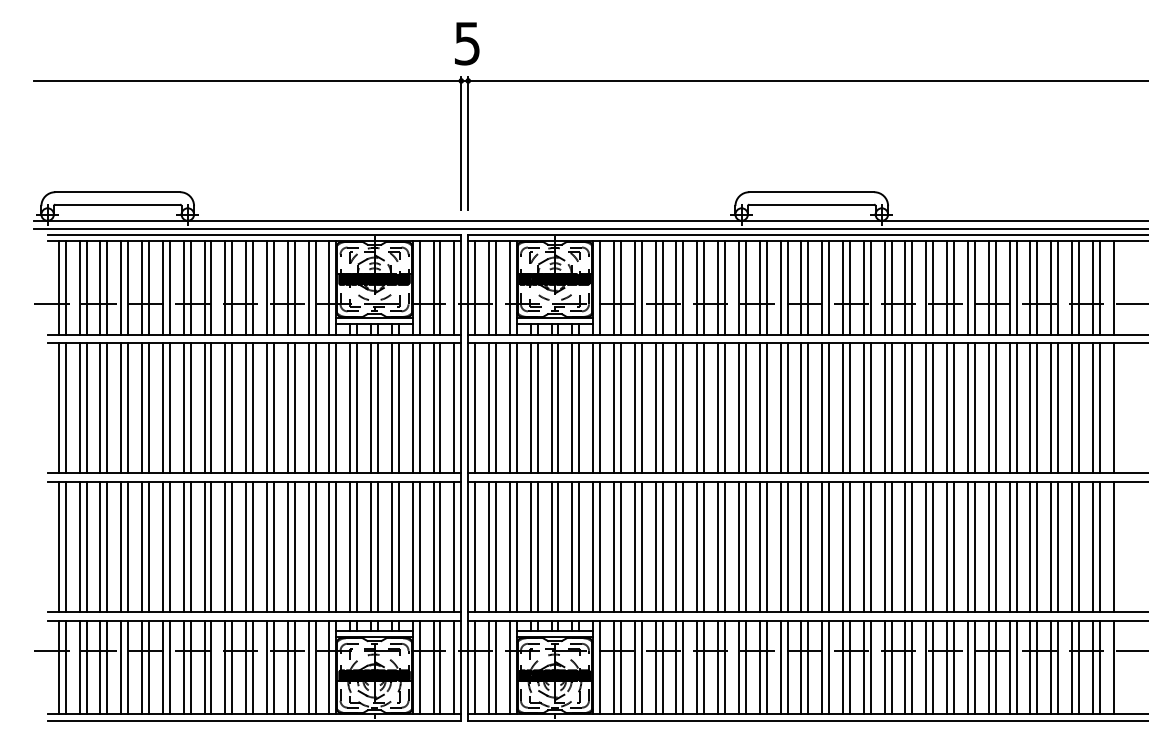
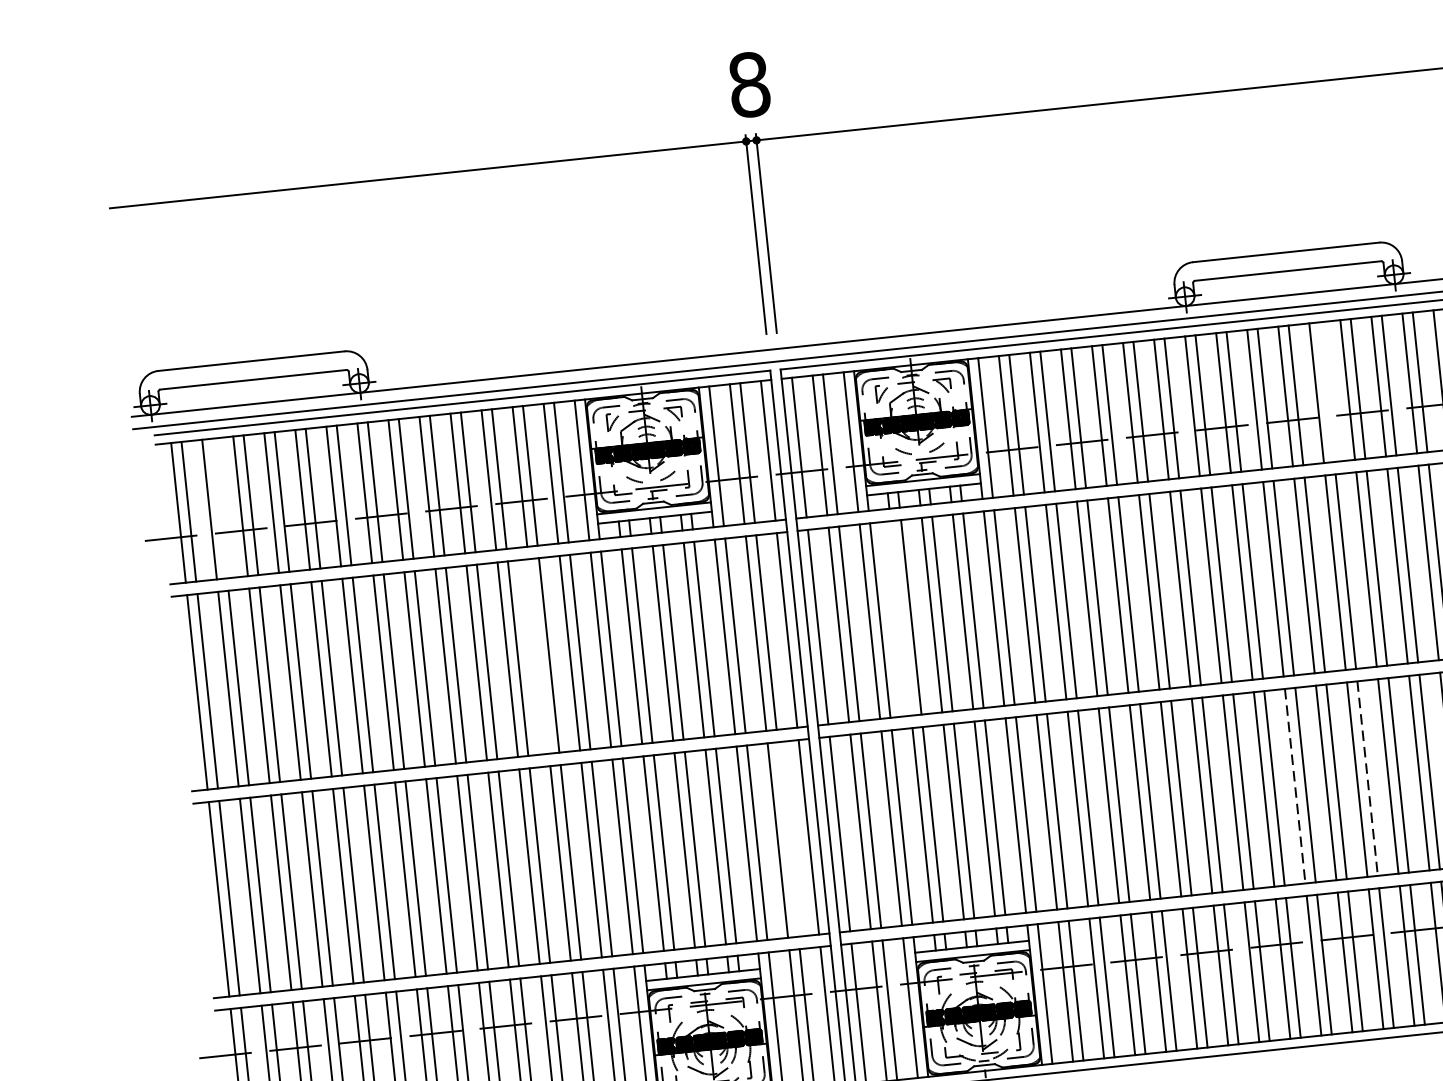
text: (467, 43) -> (749, 84), 5 -> 8
line: (86, 287) -> (219, 508), removed
line: (829, 287) -> (1327, 391), removed
line: (287, 407) -> (538, 655), removed
line: (530, 407) -> (900, 617), removed
line: (440, 546) -> (788, 838), removed
line: (780, 547) -> (1295, 786), solid -> dashed
line: (829, 547) -> (1368, 779), solid -> dashed

